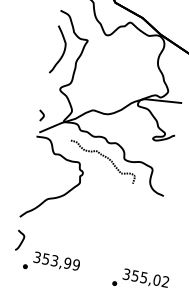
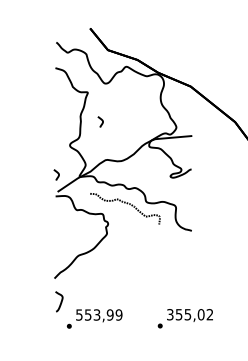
curve: (62, 52) -> (65, 108), removed
curve: (95, 70) -> (101, 120), added
text: (37, 256) -> (79, 313), 353,99 -> 553,99

